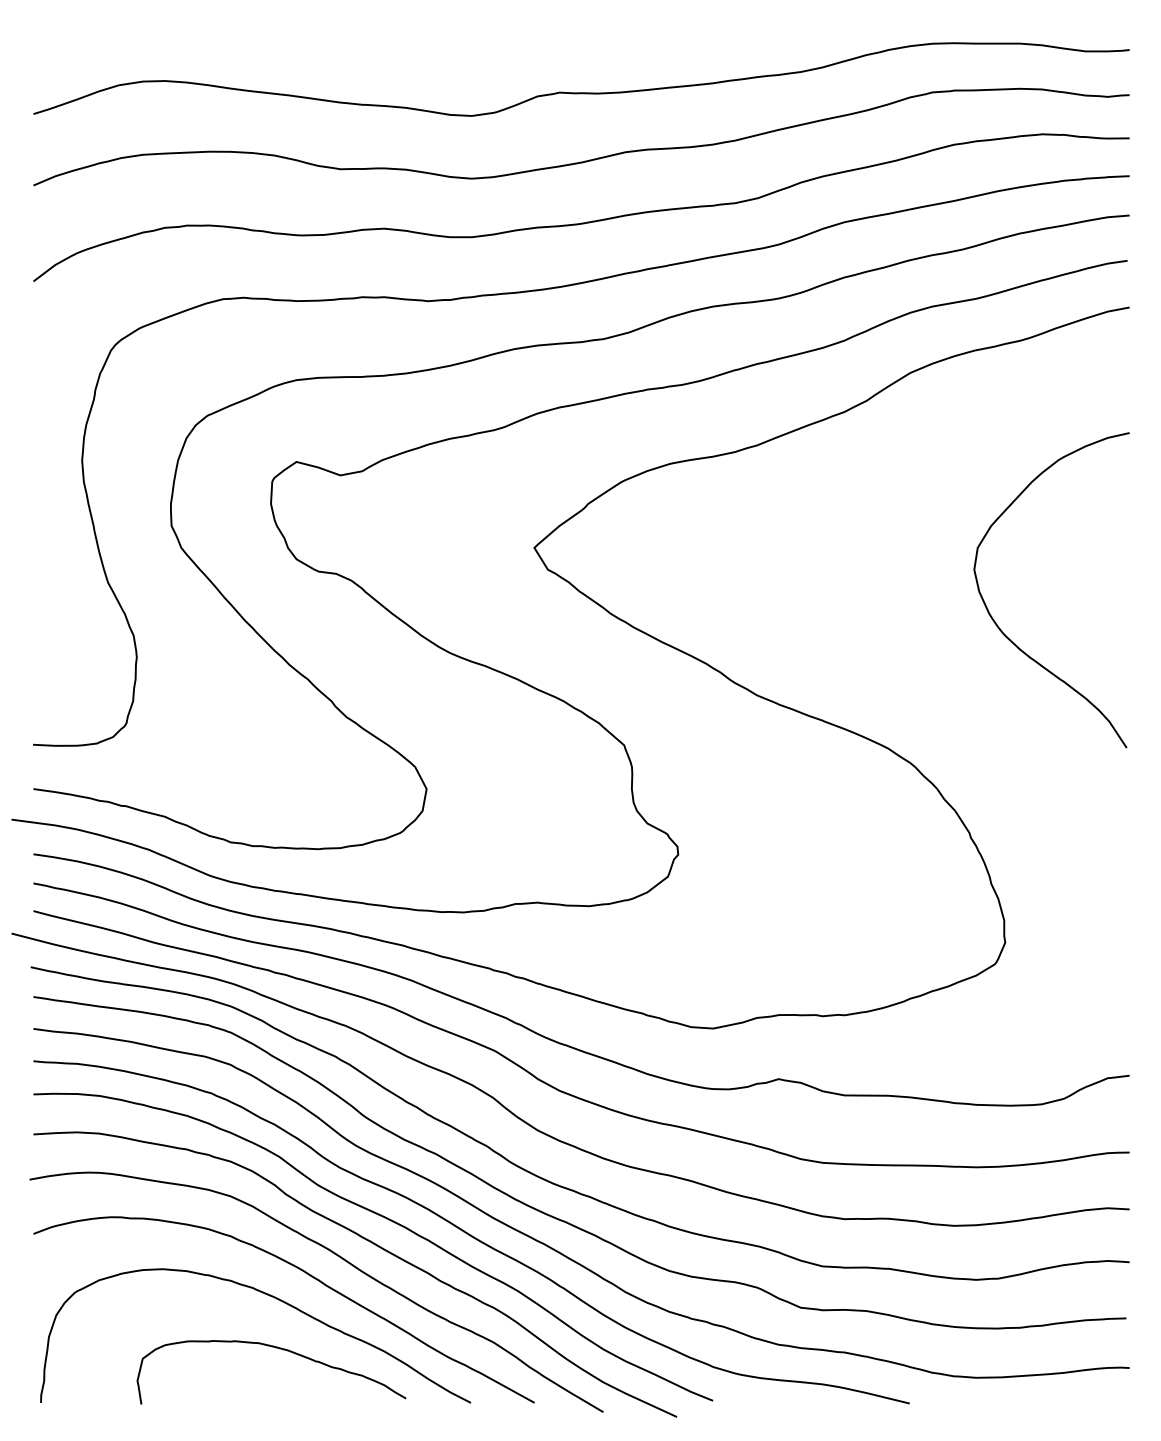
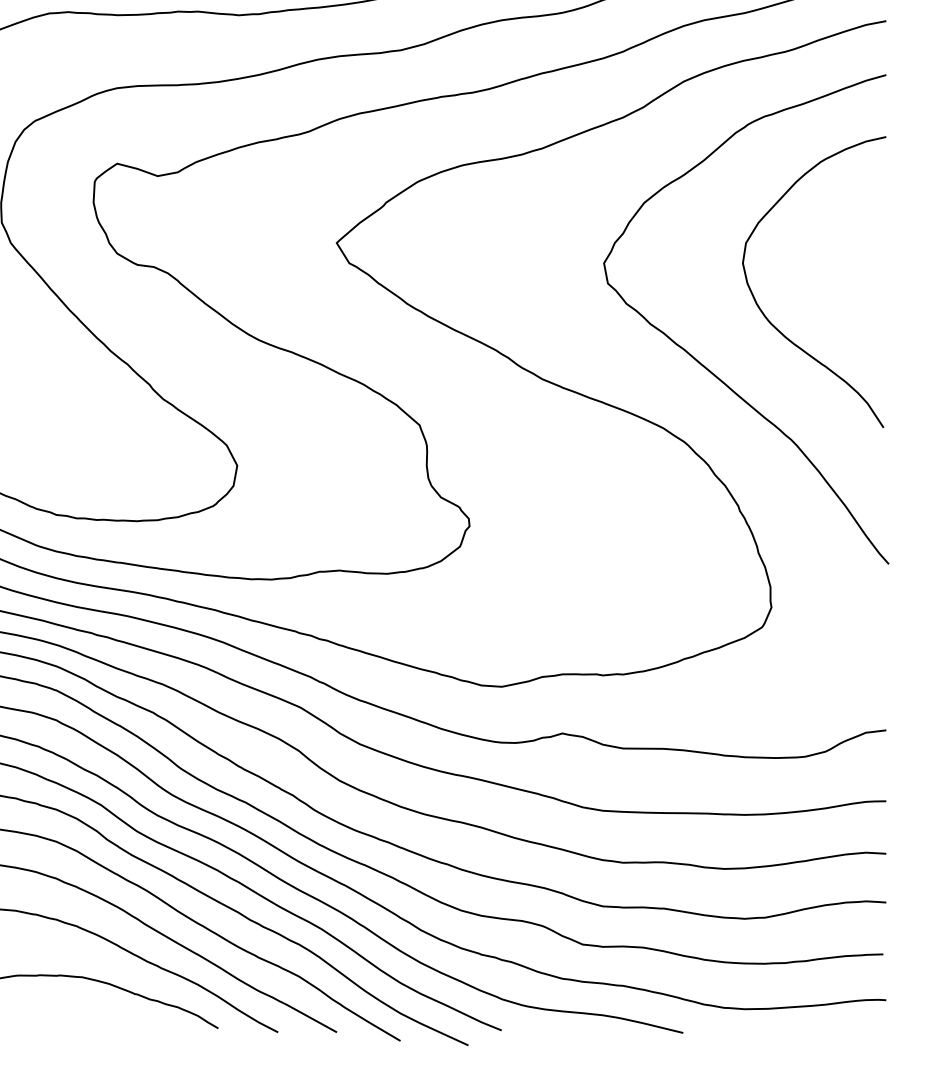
curve: (936, 683) -> (707, 368), added

